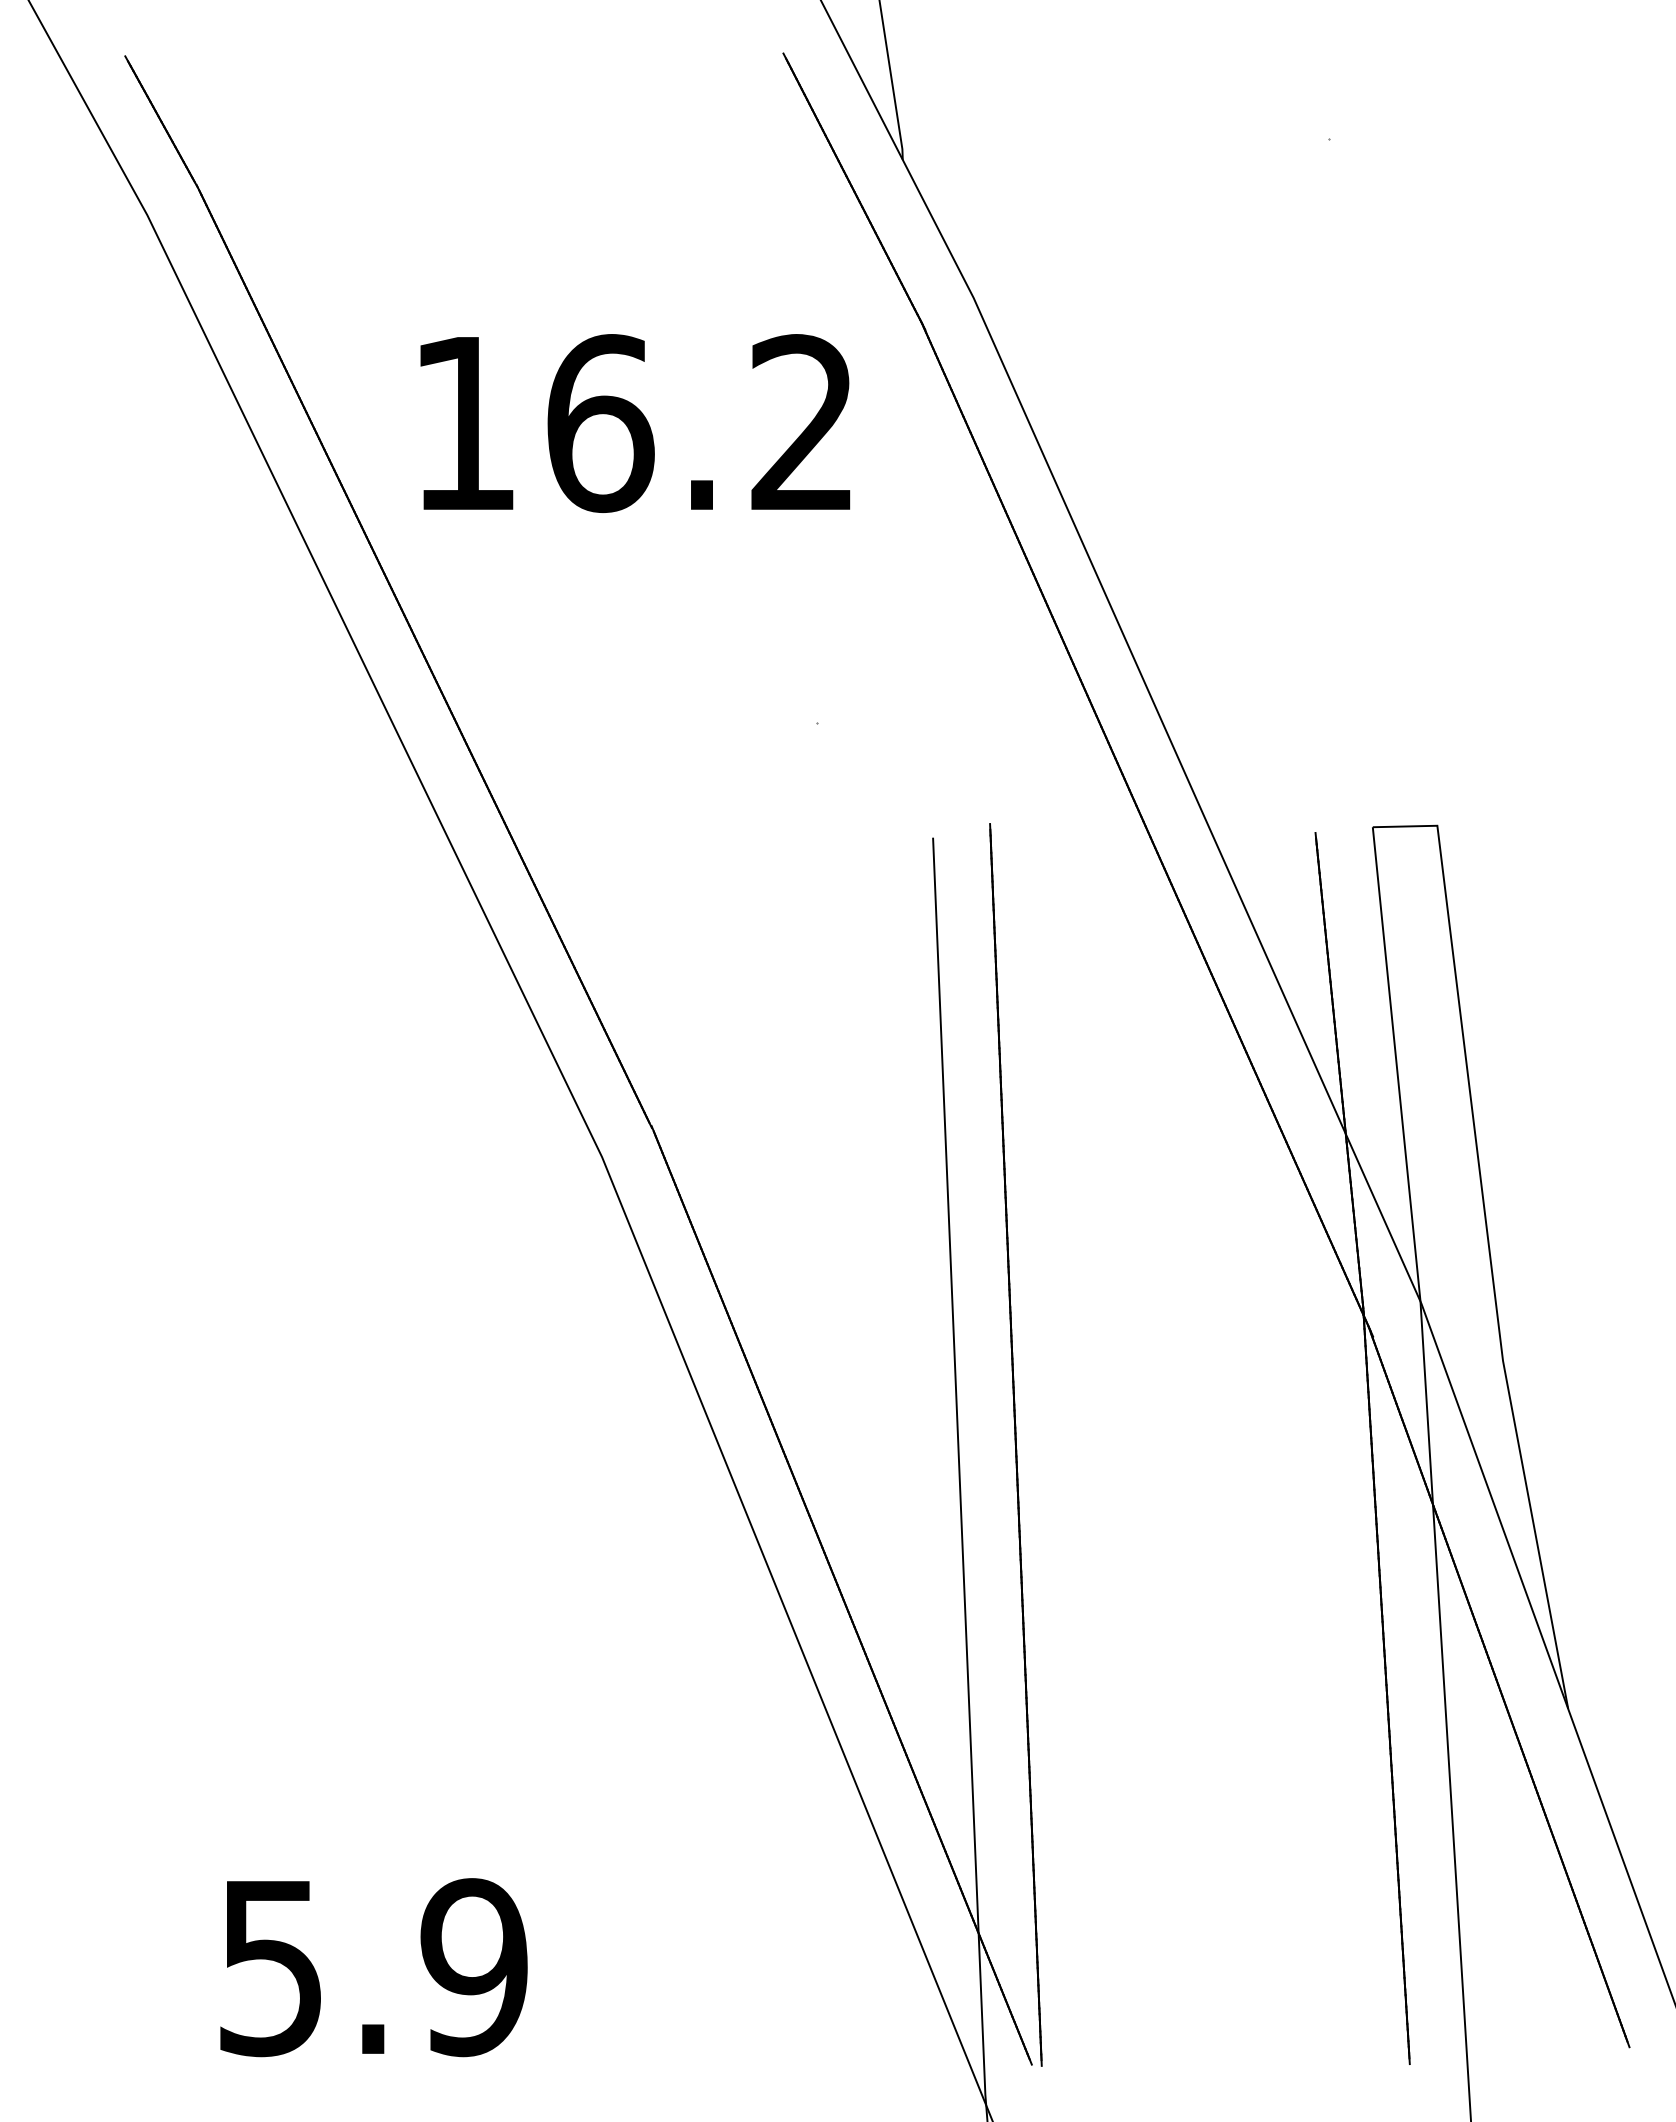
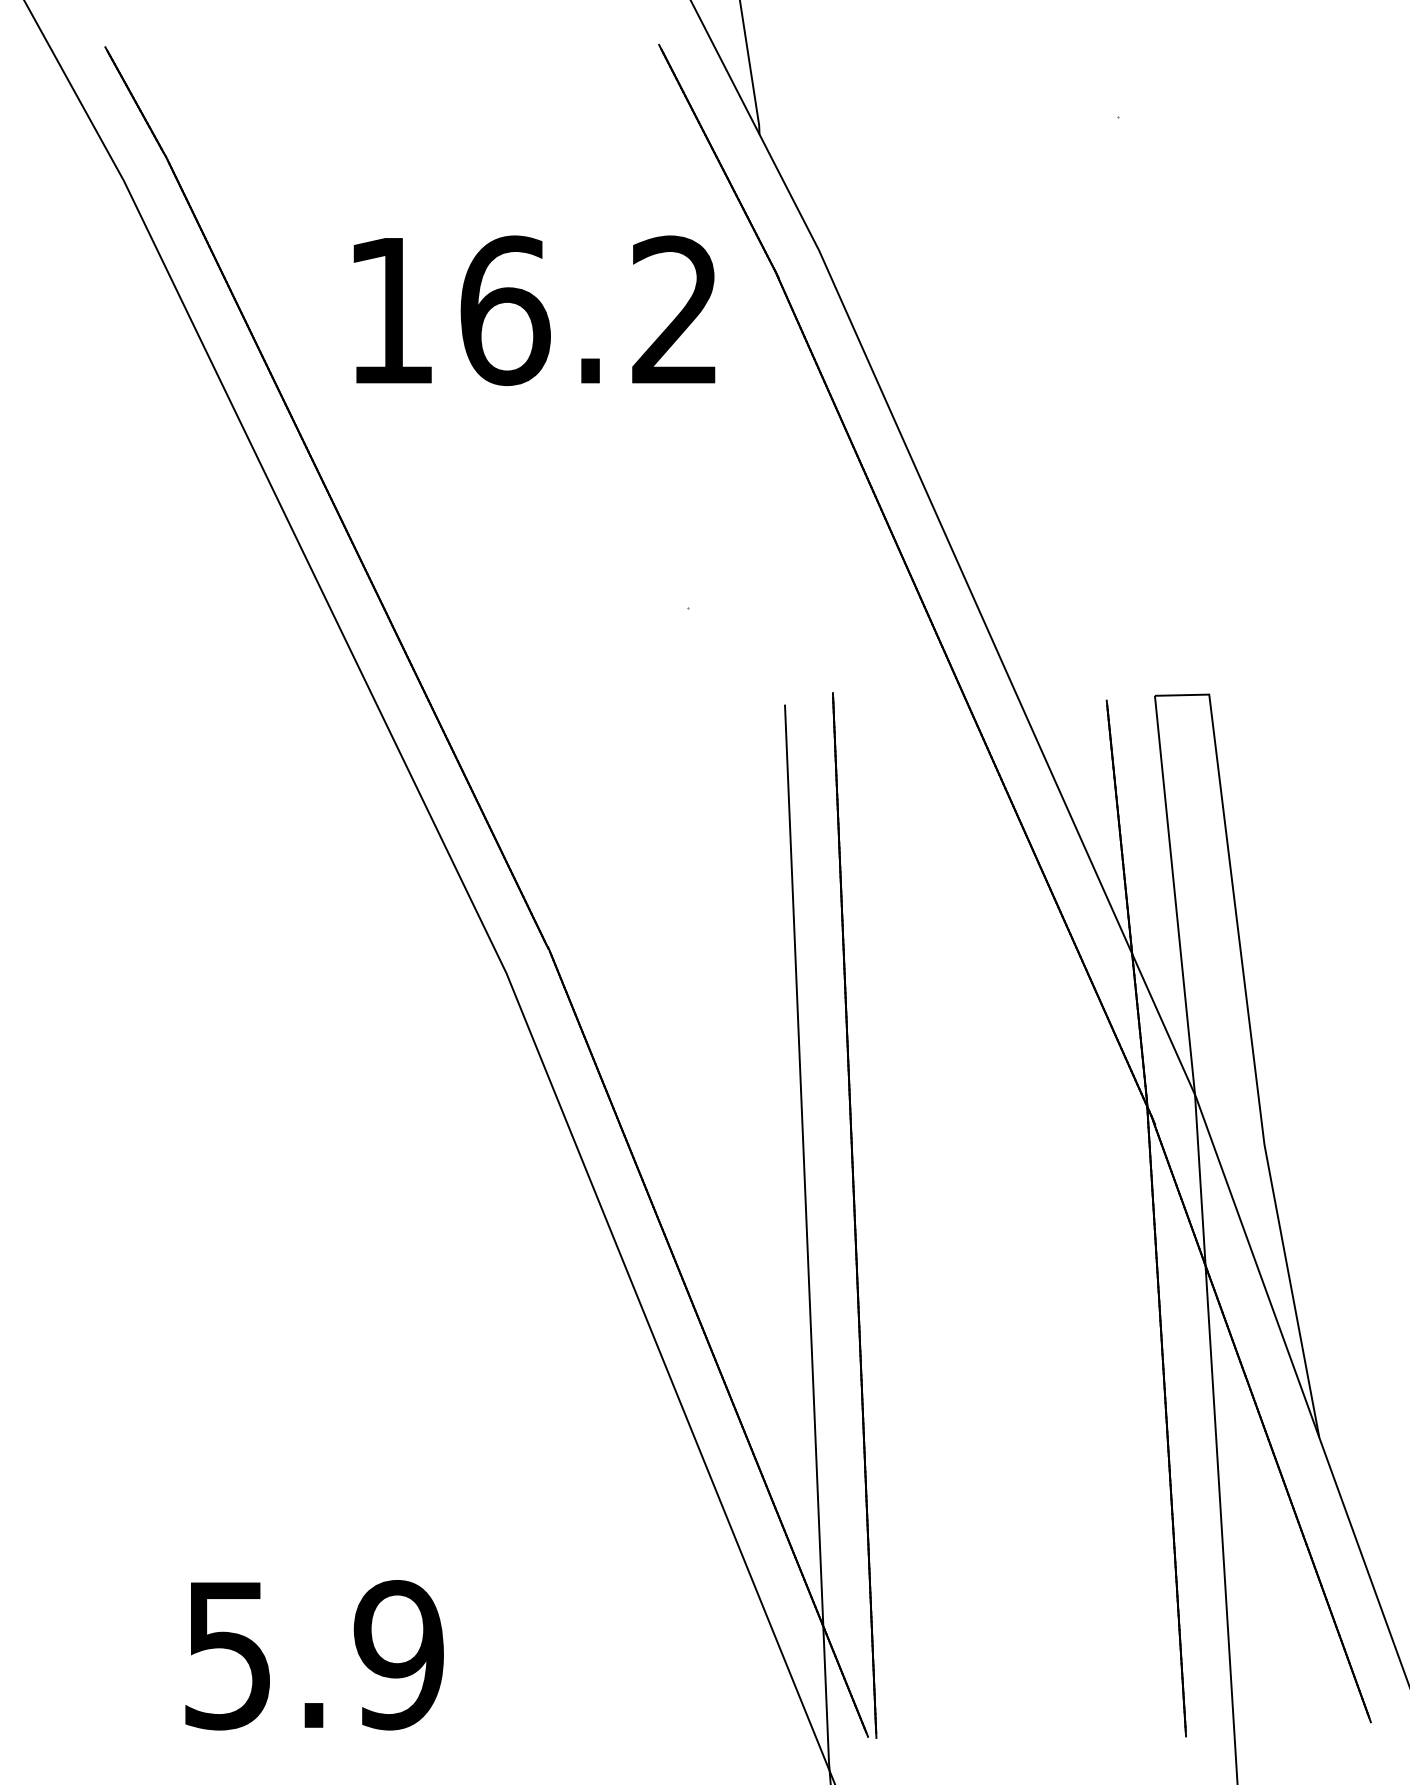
text: (635, 423) -> (534, 310), moved

